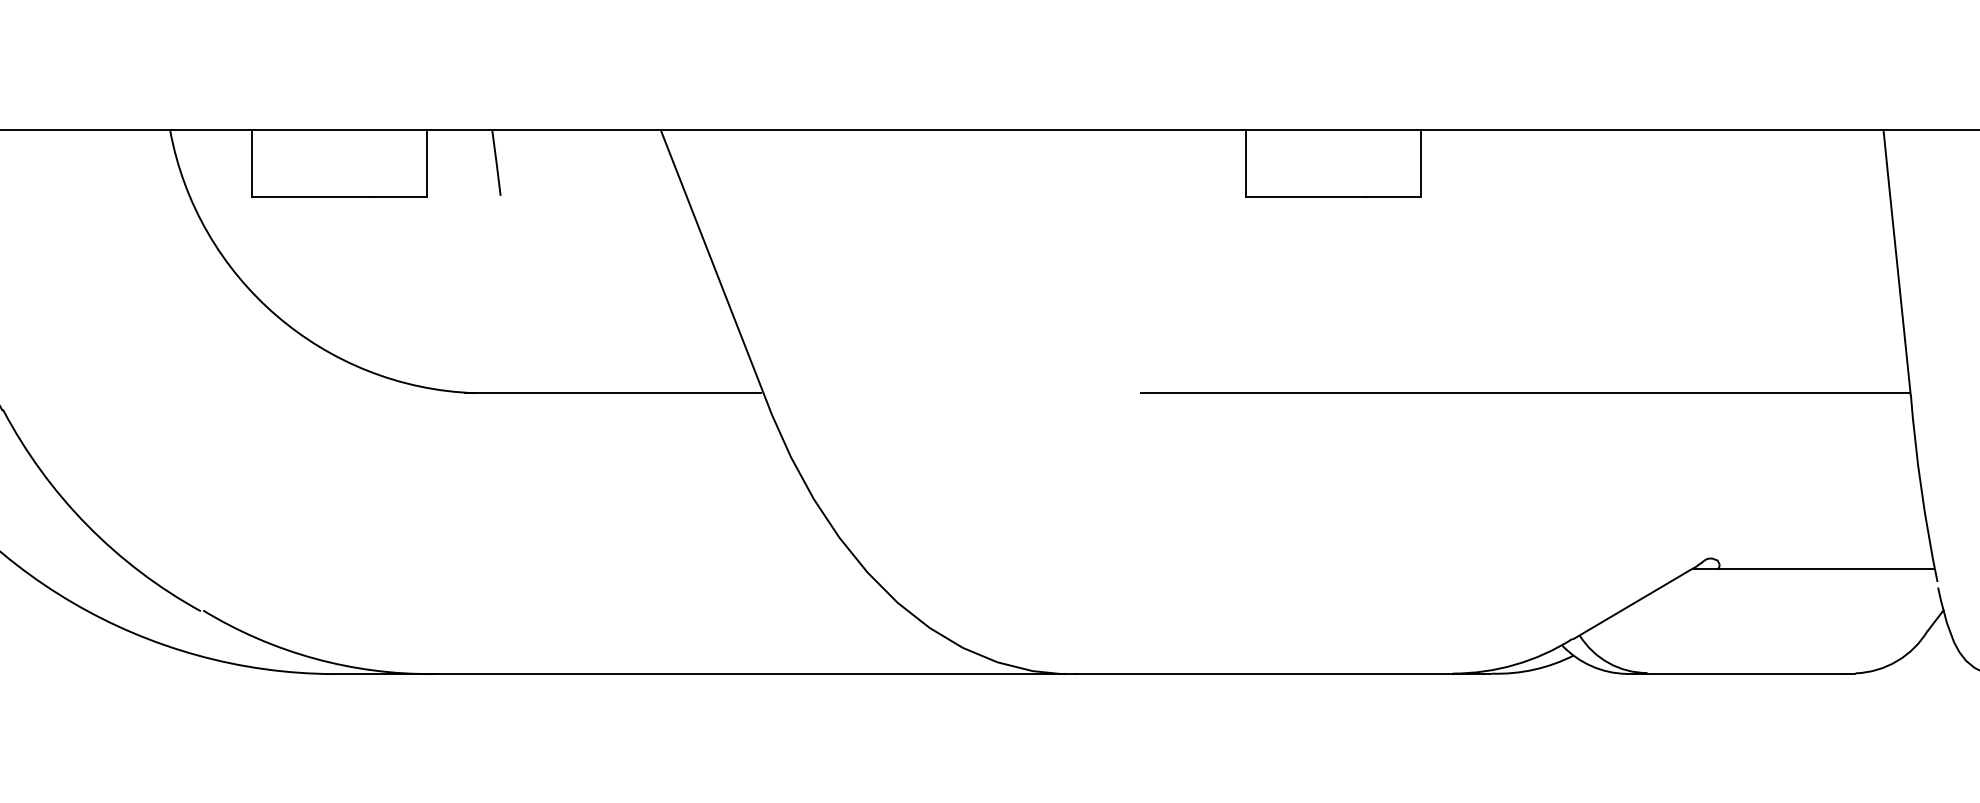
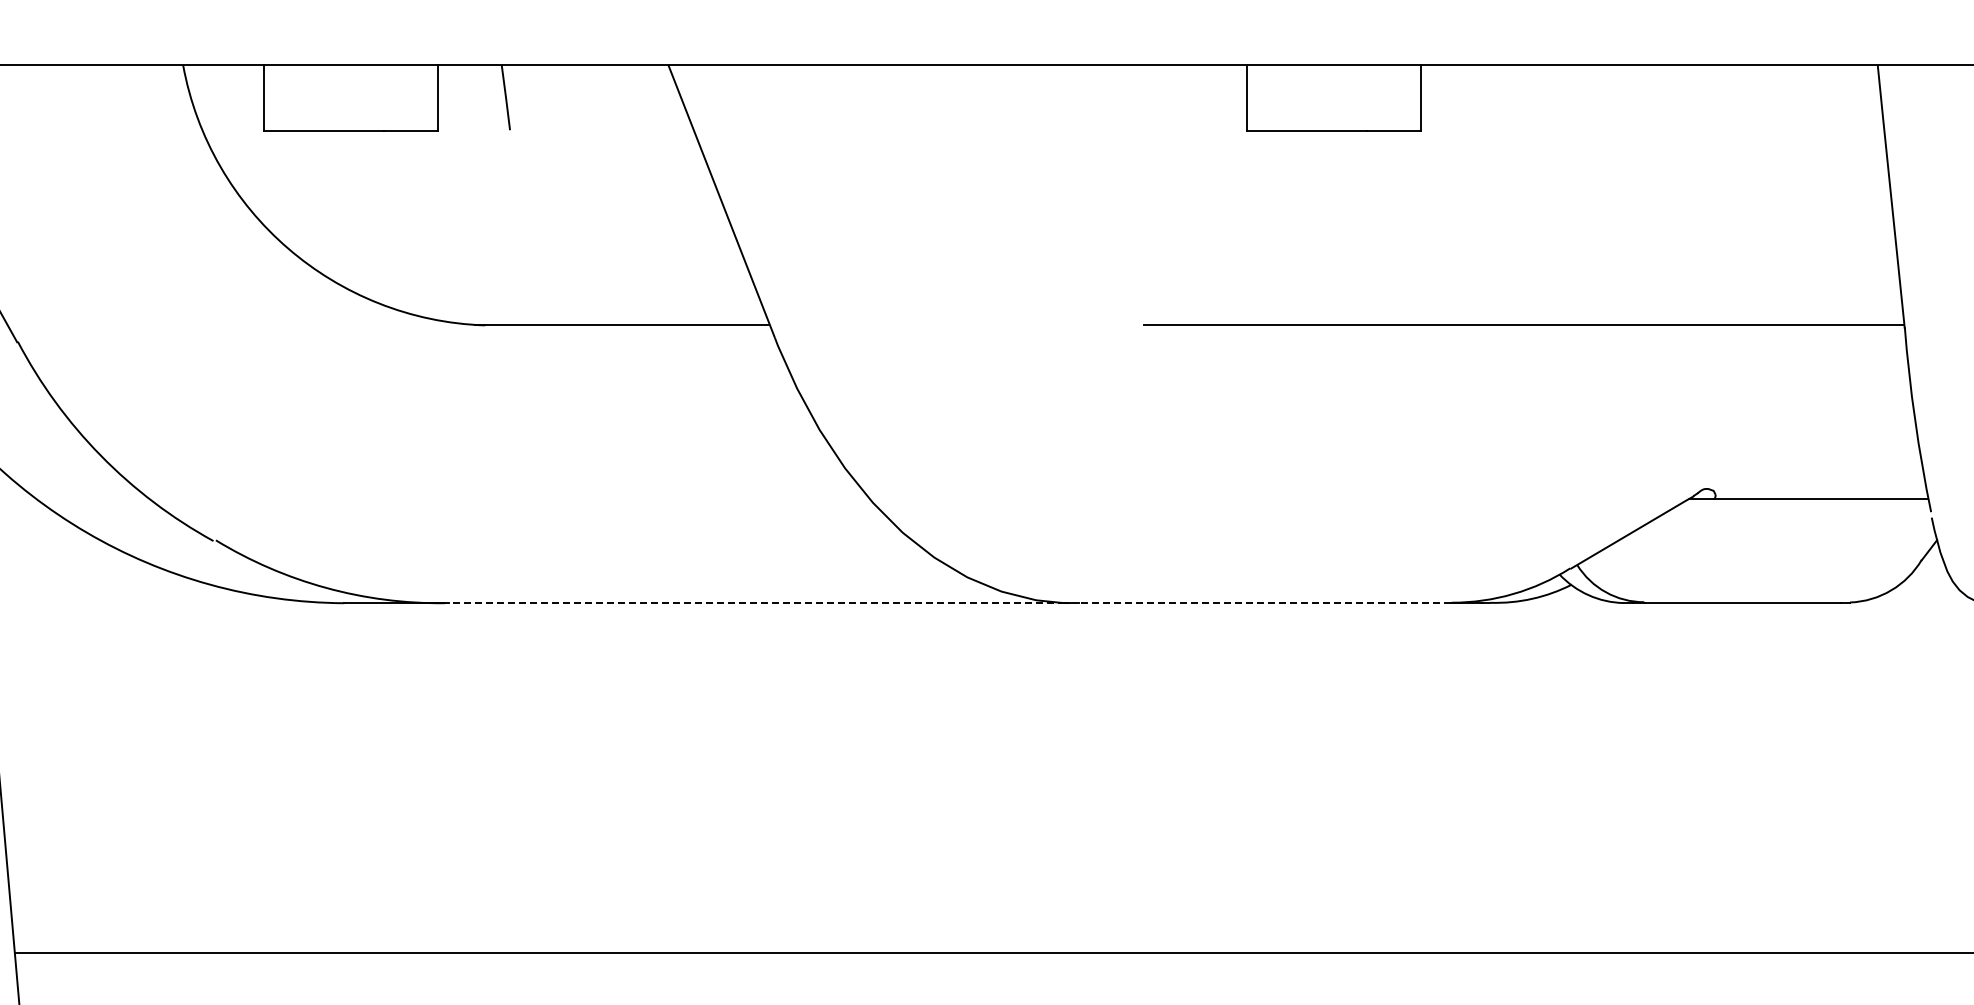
line: (749, 674) -> (756, 603), solid -> dashed
line: (1263, 674) -> (1264, 603), solid -> dashed

